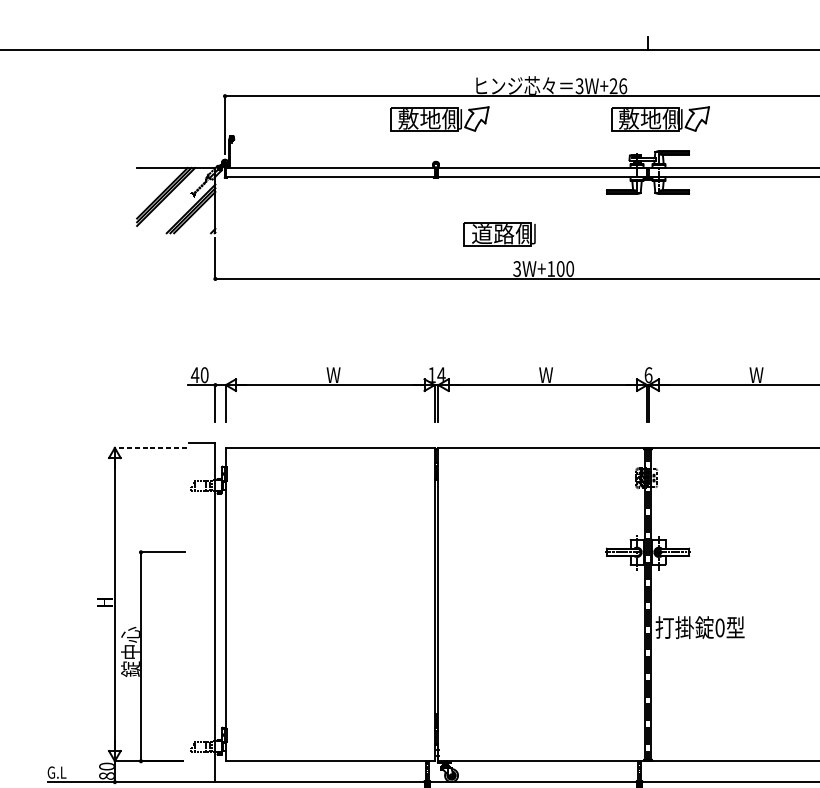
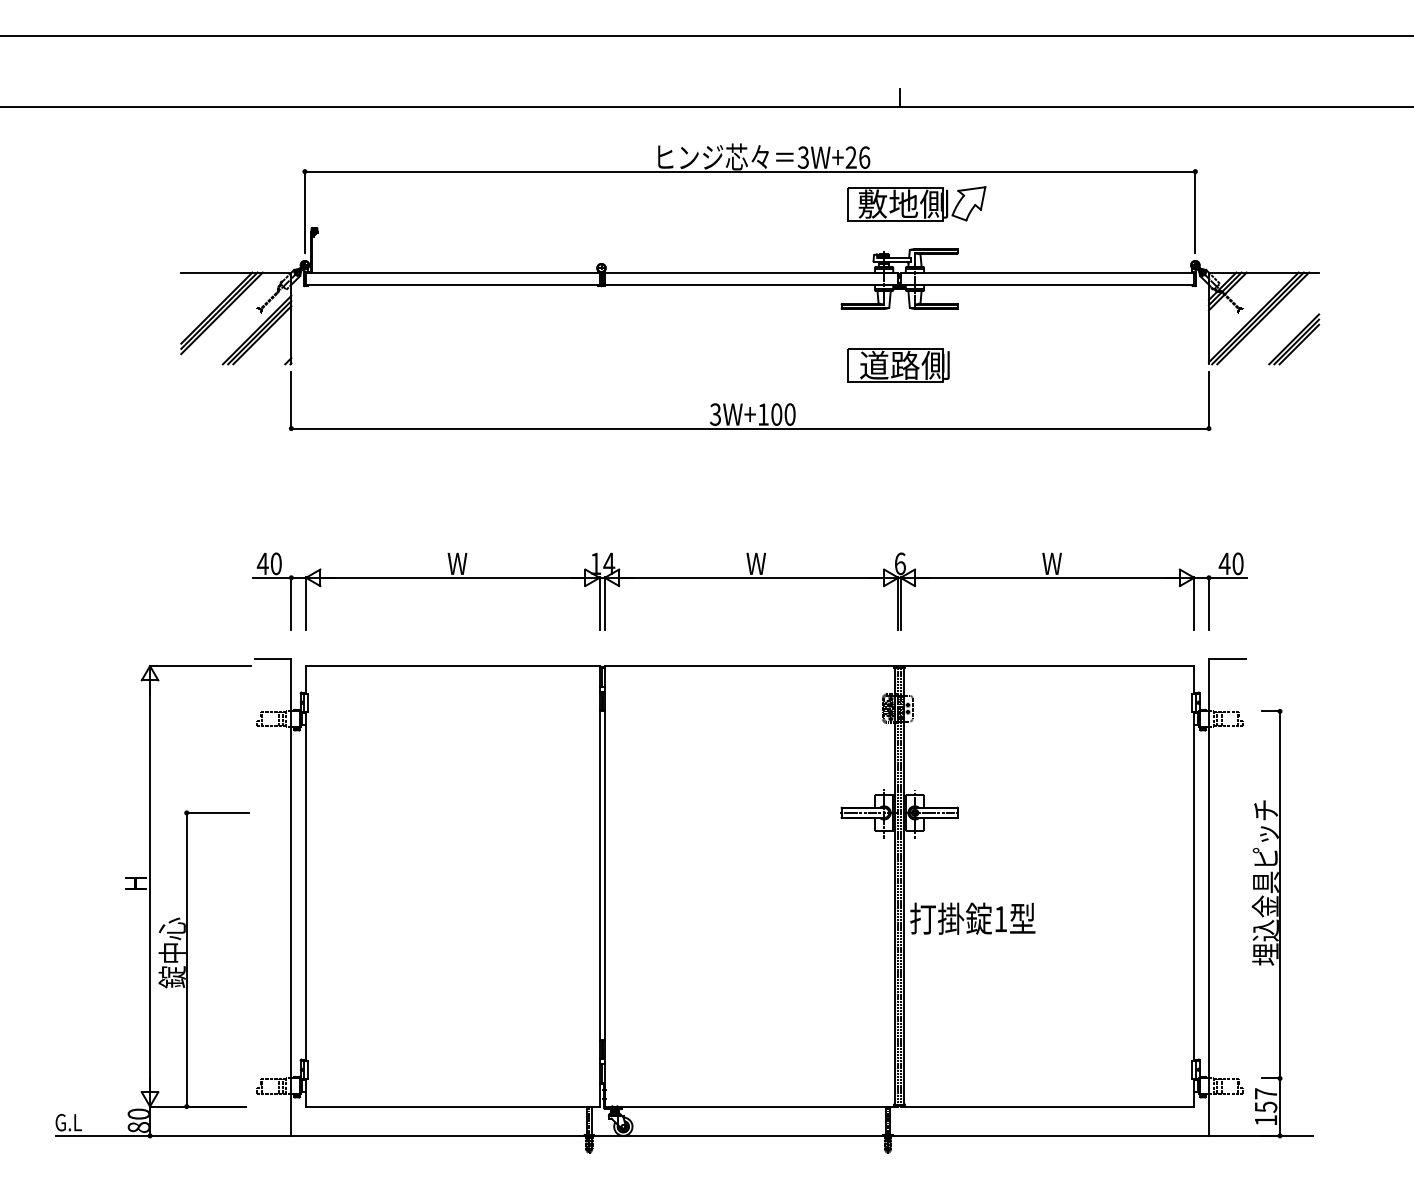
part: (439, 118) -> (606, 203), removed
part: (499, 234) -> (898, 365), moved
line: (150, 448) -> (200, 666), dashed -> solid
text: (719, 628) -> (1000, 919), 0 -> 1

